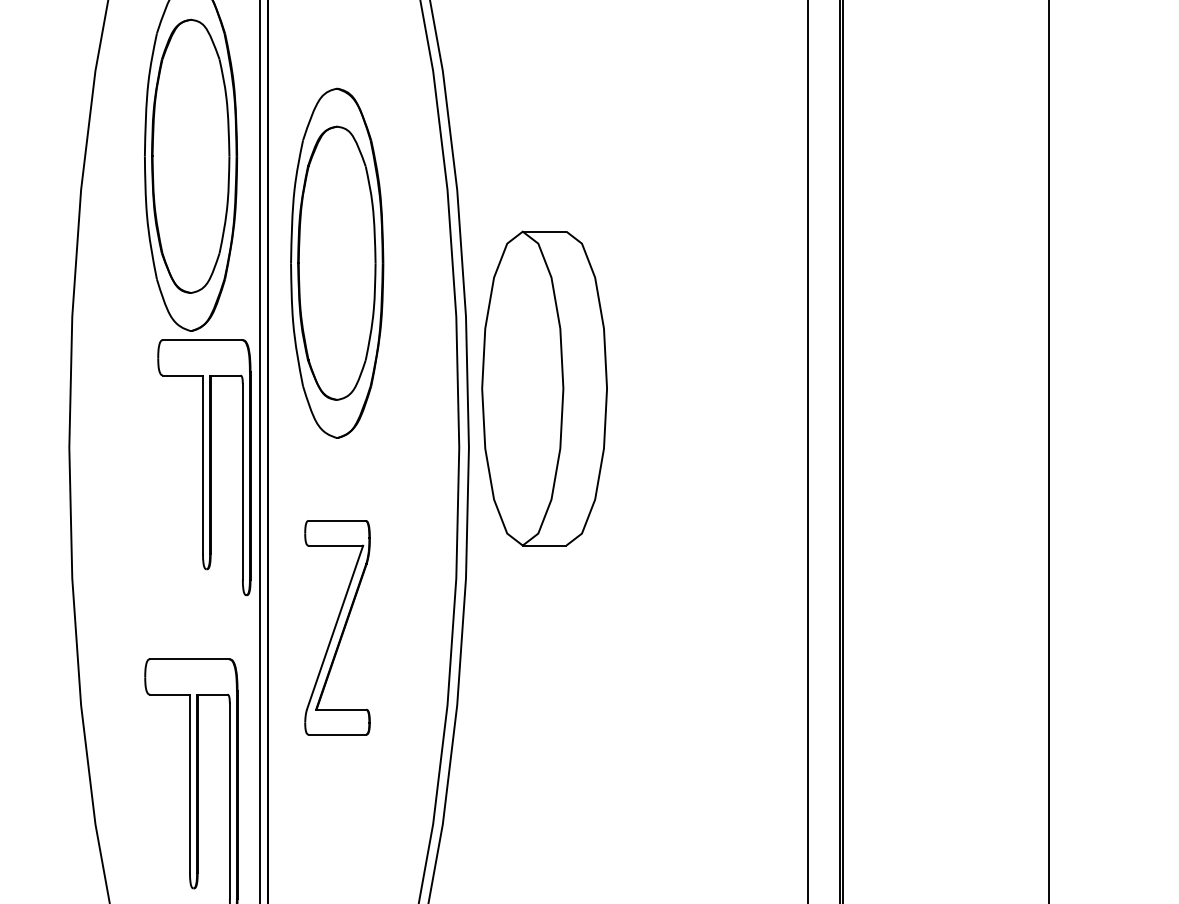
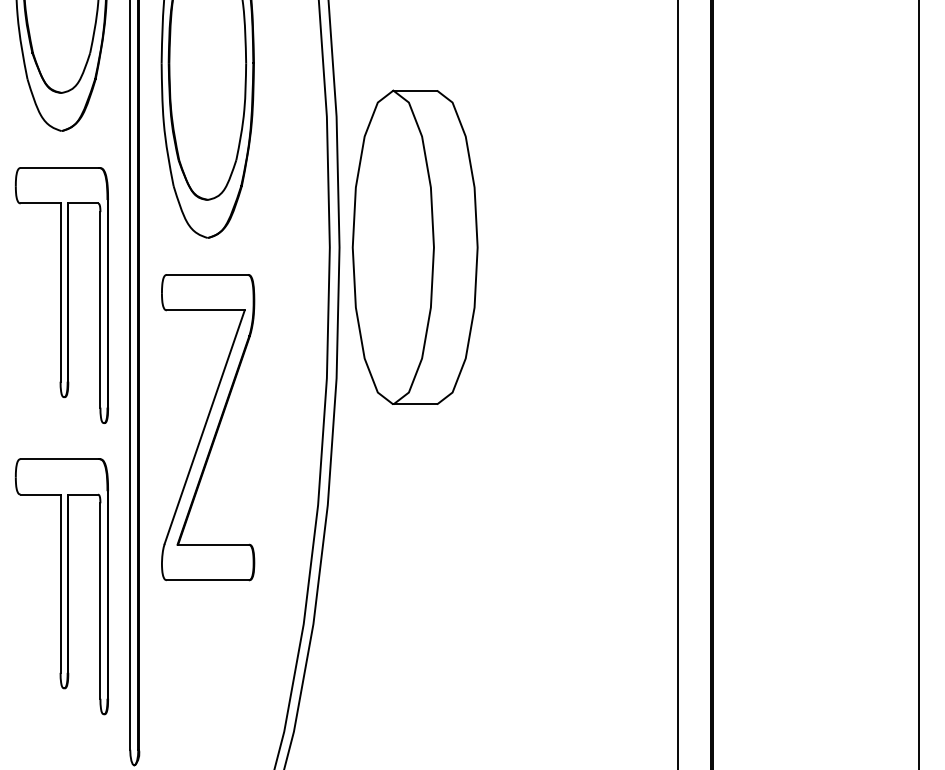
part: (544, 388) -> (415, 247), moved
part: (204, 467) -> (62, 295), moved
part: (337, 627) -> (208, 427), size x1.43

